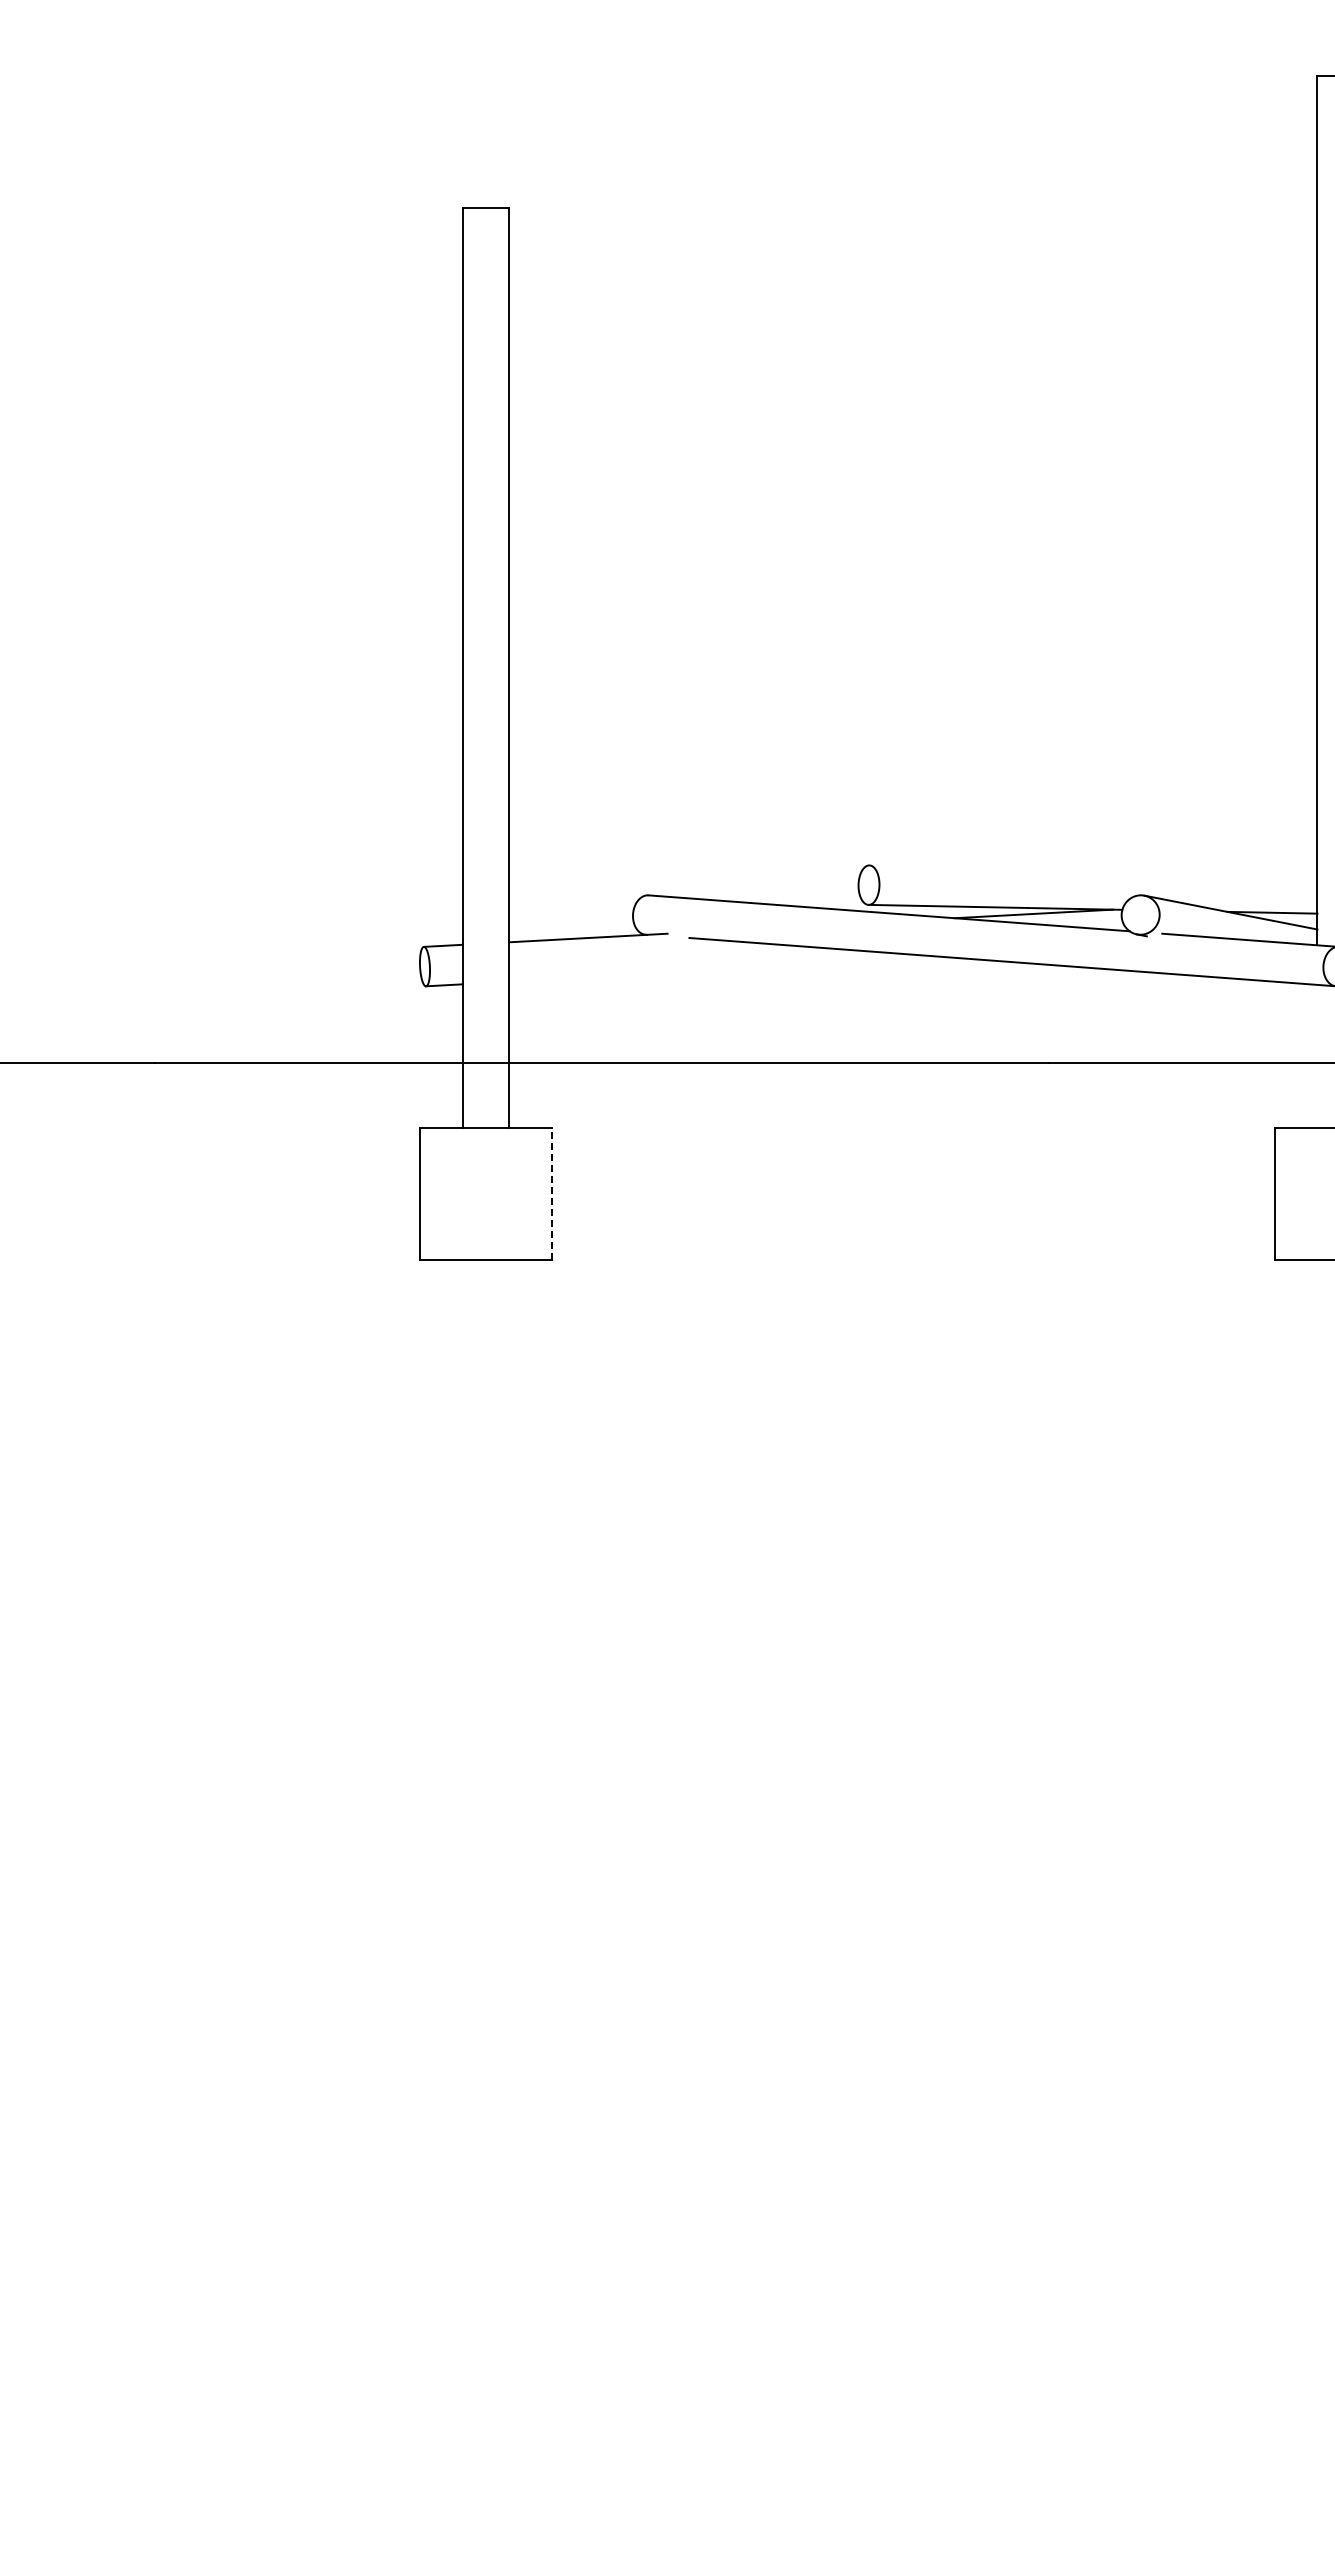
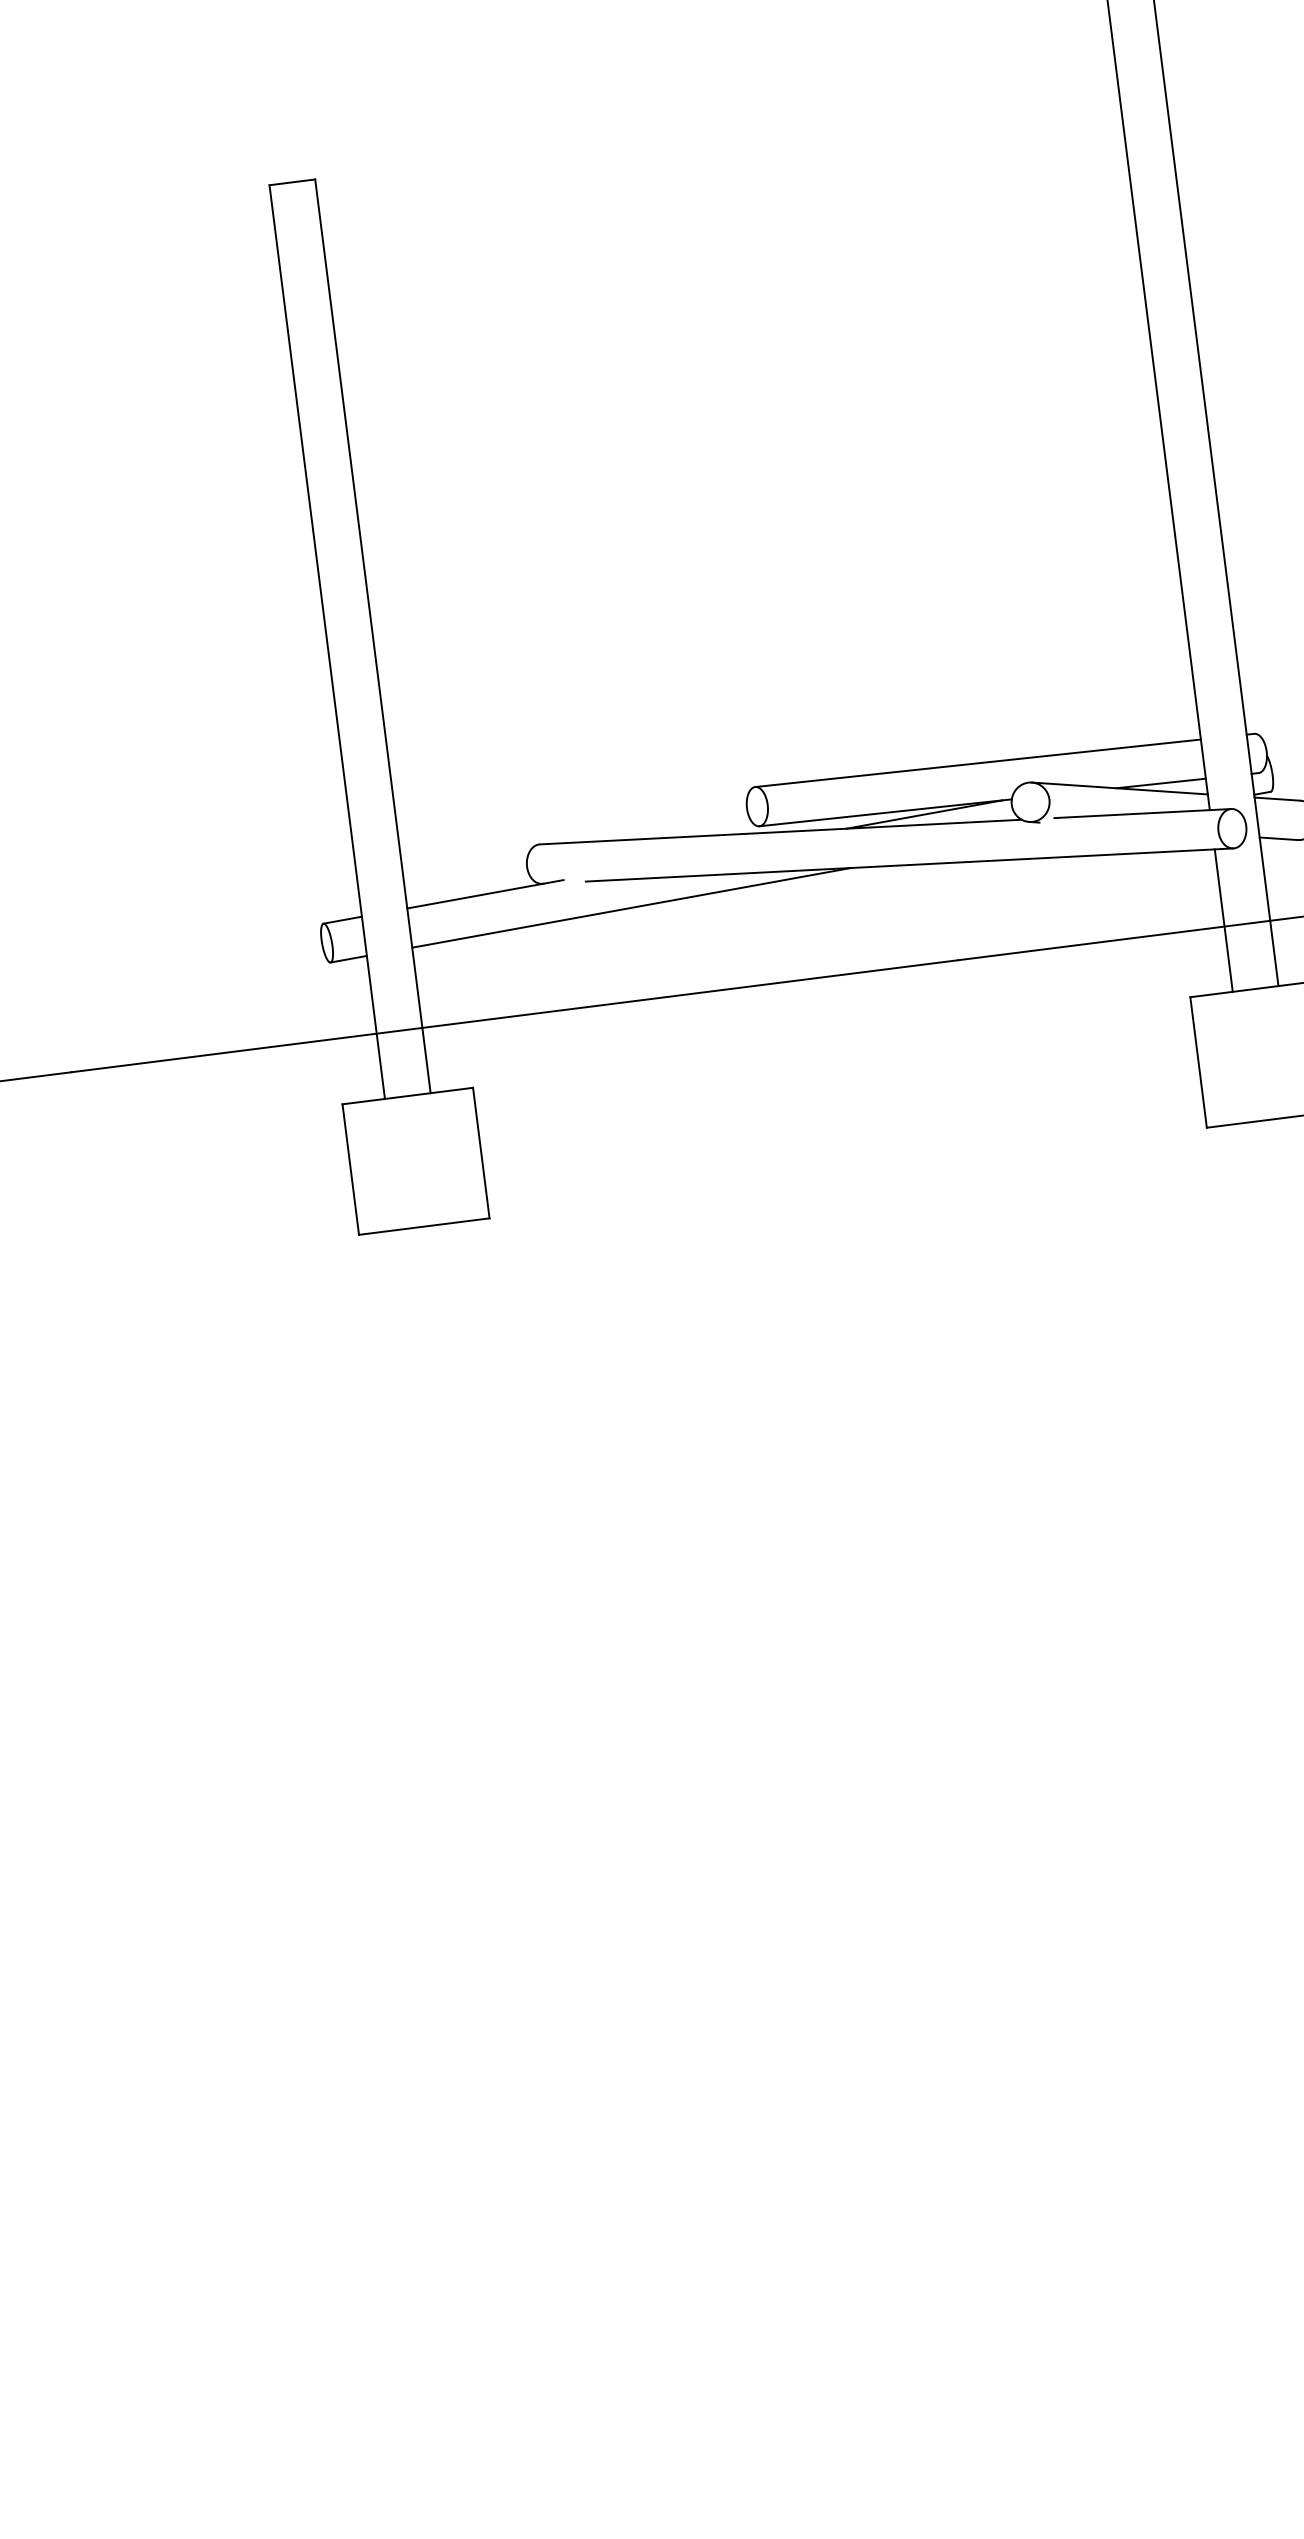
line: (1093, 869) -> (978, 762), added
line: (731, 969) -> (631, 907), added
line: (1317, 1056) -> (1223, 920), added
line: (551, 1194) -> (481, 1153), dashed -> solid

